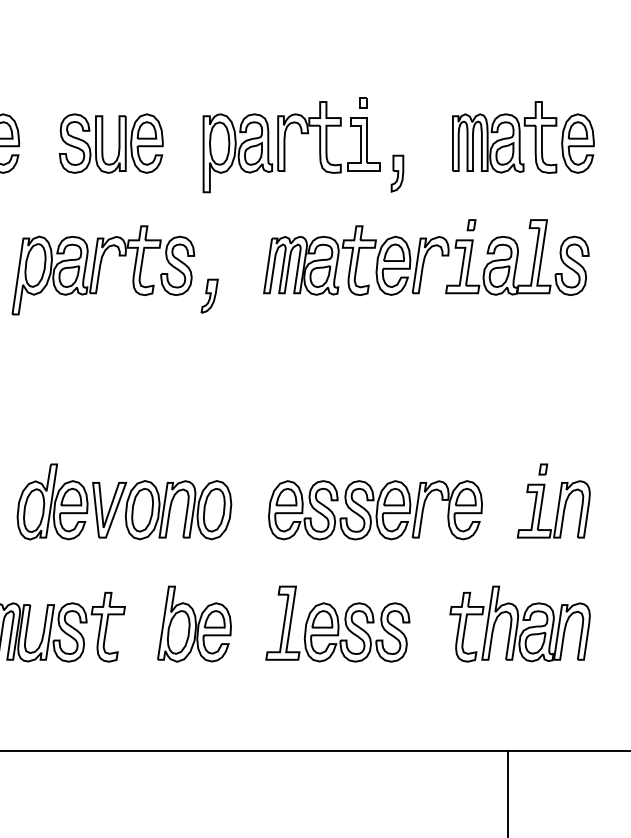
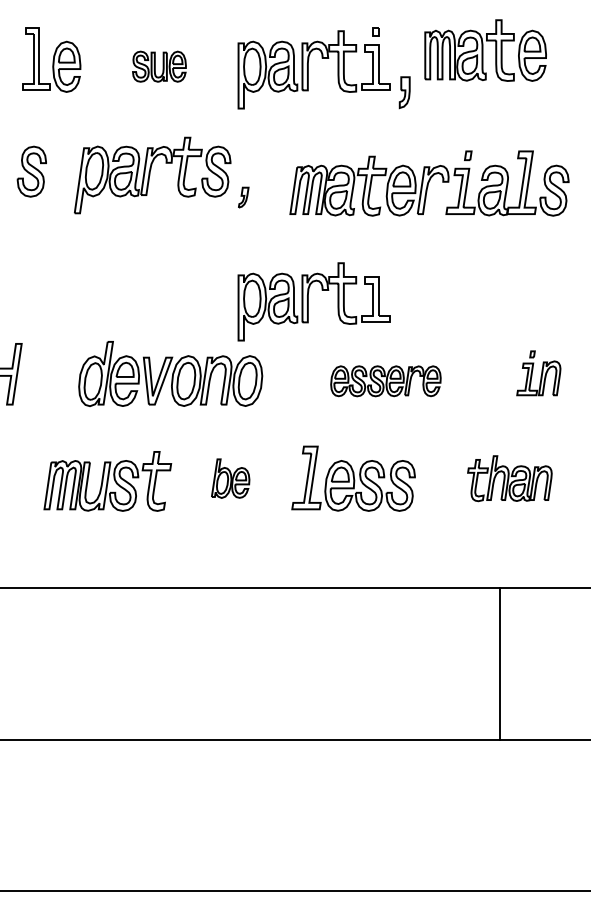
part: (523, 137) -> (485, 50), moved
part: (111, 143) -> (159, 66), size x0.6
part: (426, 257) -> (429, 183), moved
part: (209, 296) -> (243, 197), size x0.7
part: (291, 417) -> (313, 301), added
part: (553, 501) -> (538, 373), size x0.7
part: (375, 510) -> (385, 381), size x0.6
part: (194, 623) -> (230, 478), size x0.6
part: (519, 623) -> (509, 478), size x0.7

